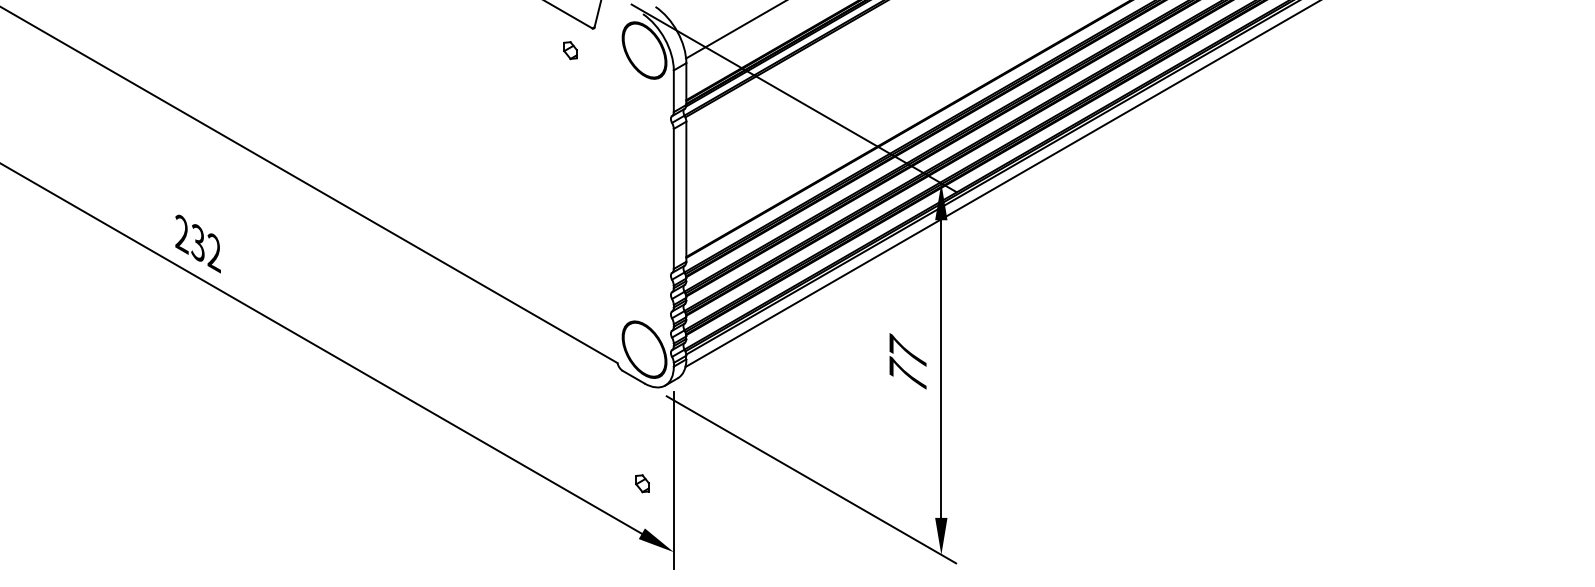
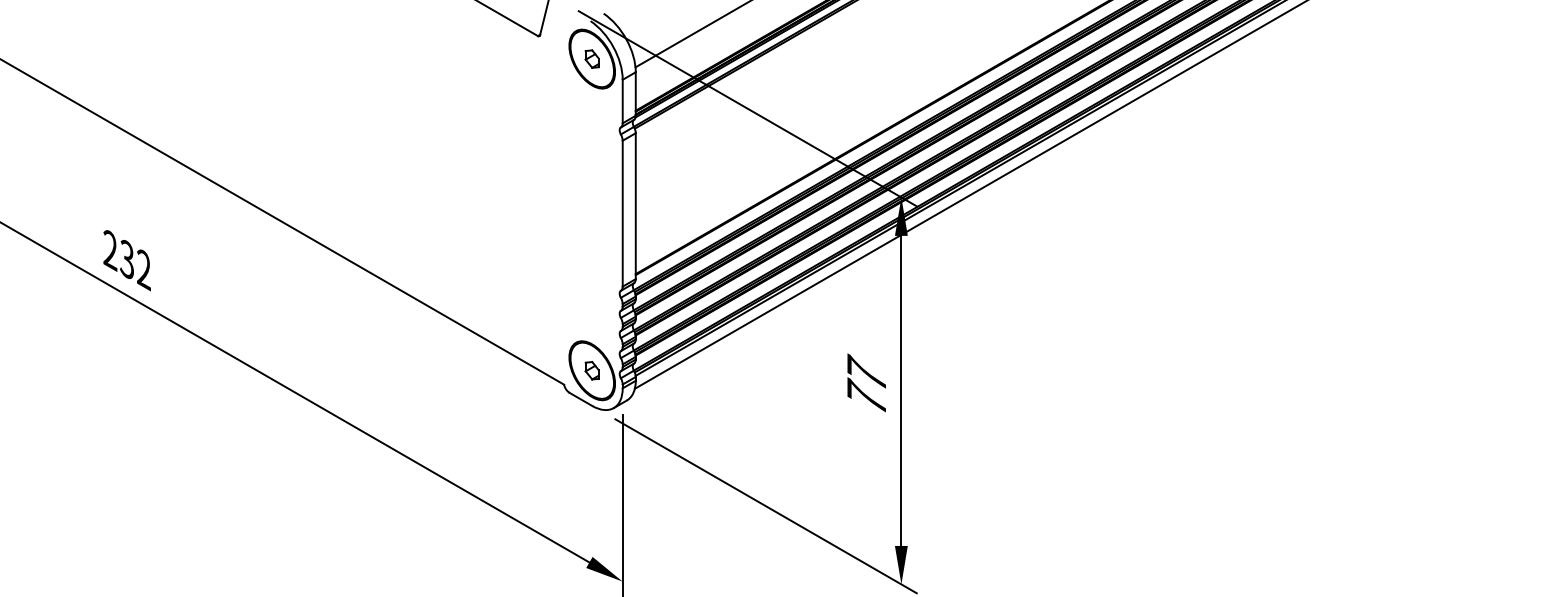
part: (570, 50) -> (592, 59), moved
part: (642, 483) -> (592, 370), moved

